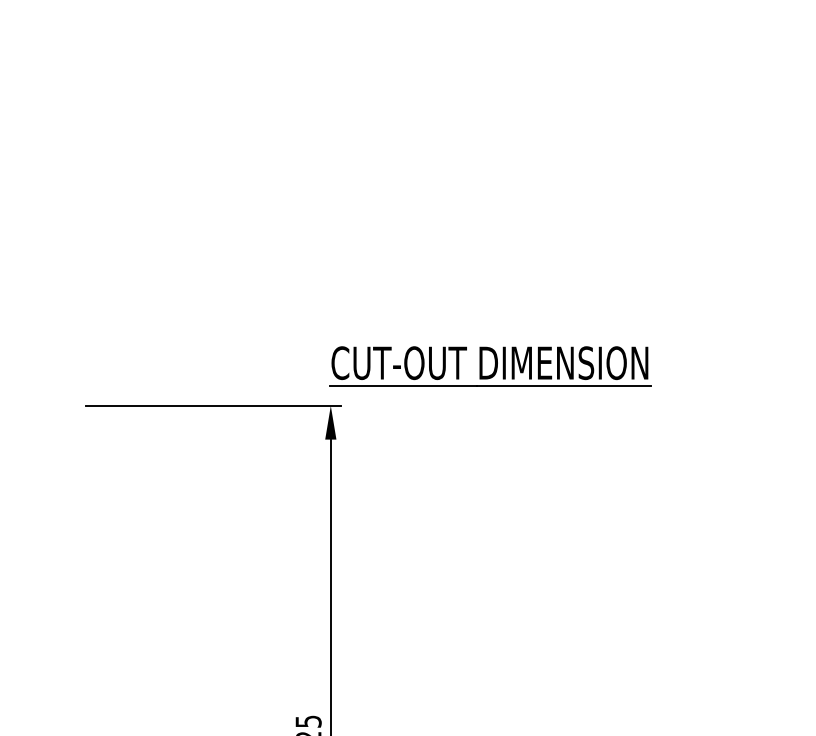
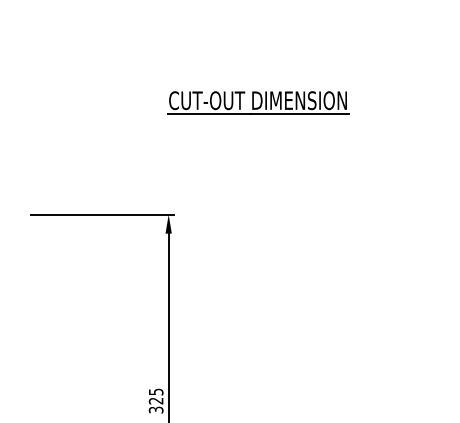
part: (490, 366) -> (258, 102), moved

